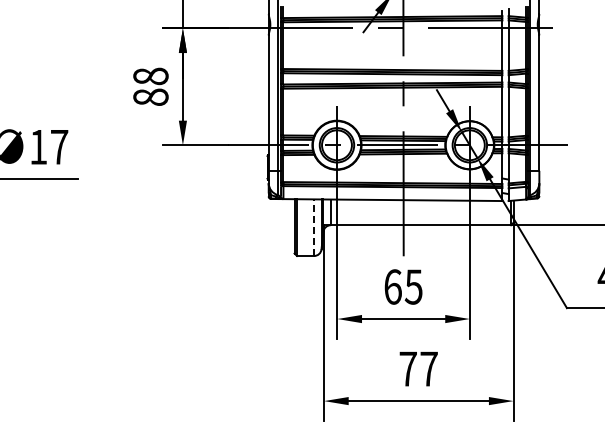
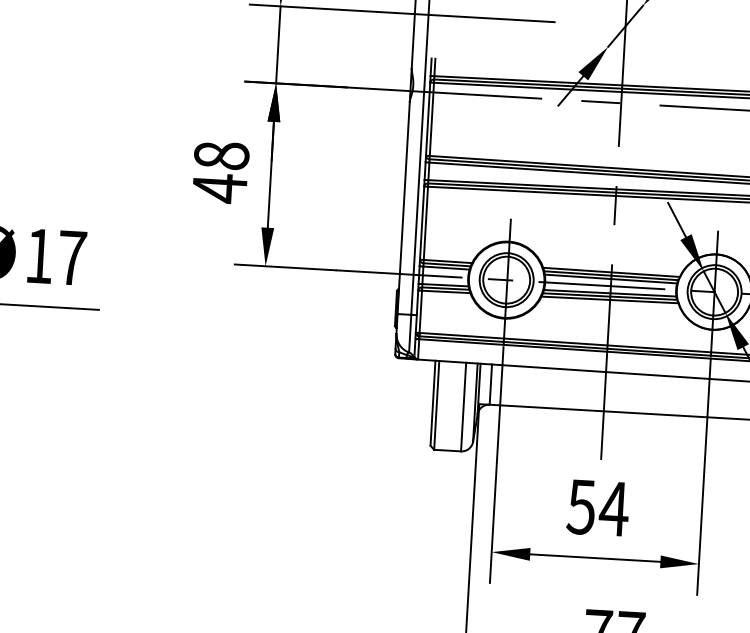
text: (150, 97) -> (219, 188), 88 -> 48
line: (314, 227) -> (464, 406), dashed -> solid
text: (403, 286) -> (598, 507), 65 -> 54

